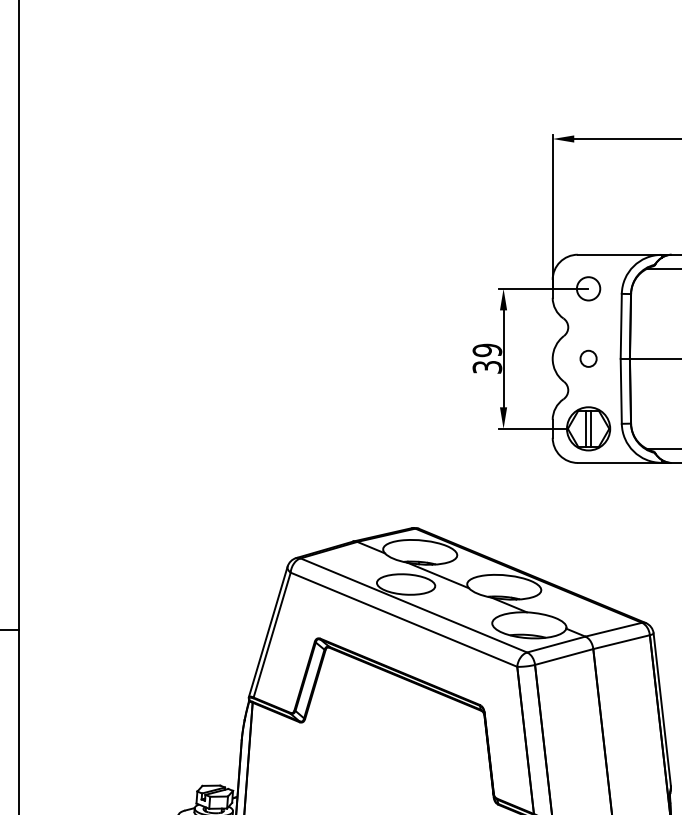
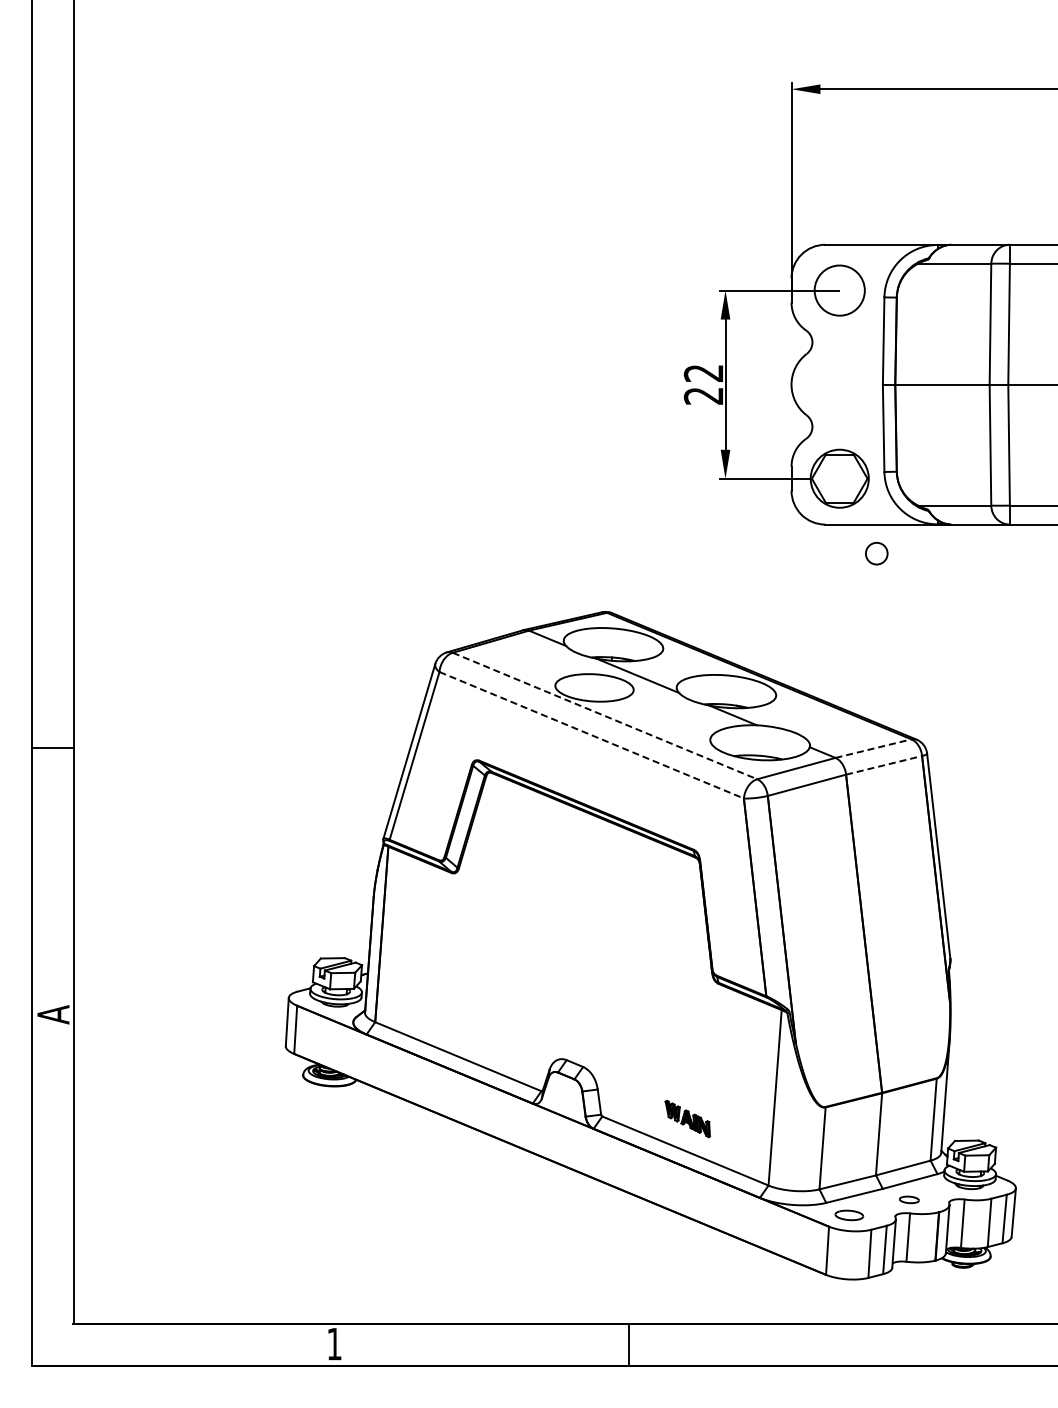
circle: (588, 288) -> (839, 290), size x1.6
text: (487, 358) -> (703, 384), 39 -> 22
circle: (588, 358) -> (876, 553), moved
line: (586, 428) -> (836, 478), removed
line: (591, 428) -> (843, 478), removed
line: (414, 605) -> (605, 716), solid -> dashed
line: (403, 619) -> (591, 735), solid -> dashed
line: (613, 629) -> (873, 748), solid -> dashed
line: (621, 642) -> (884, 765), solid -> dashed

